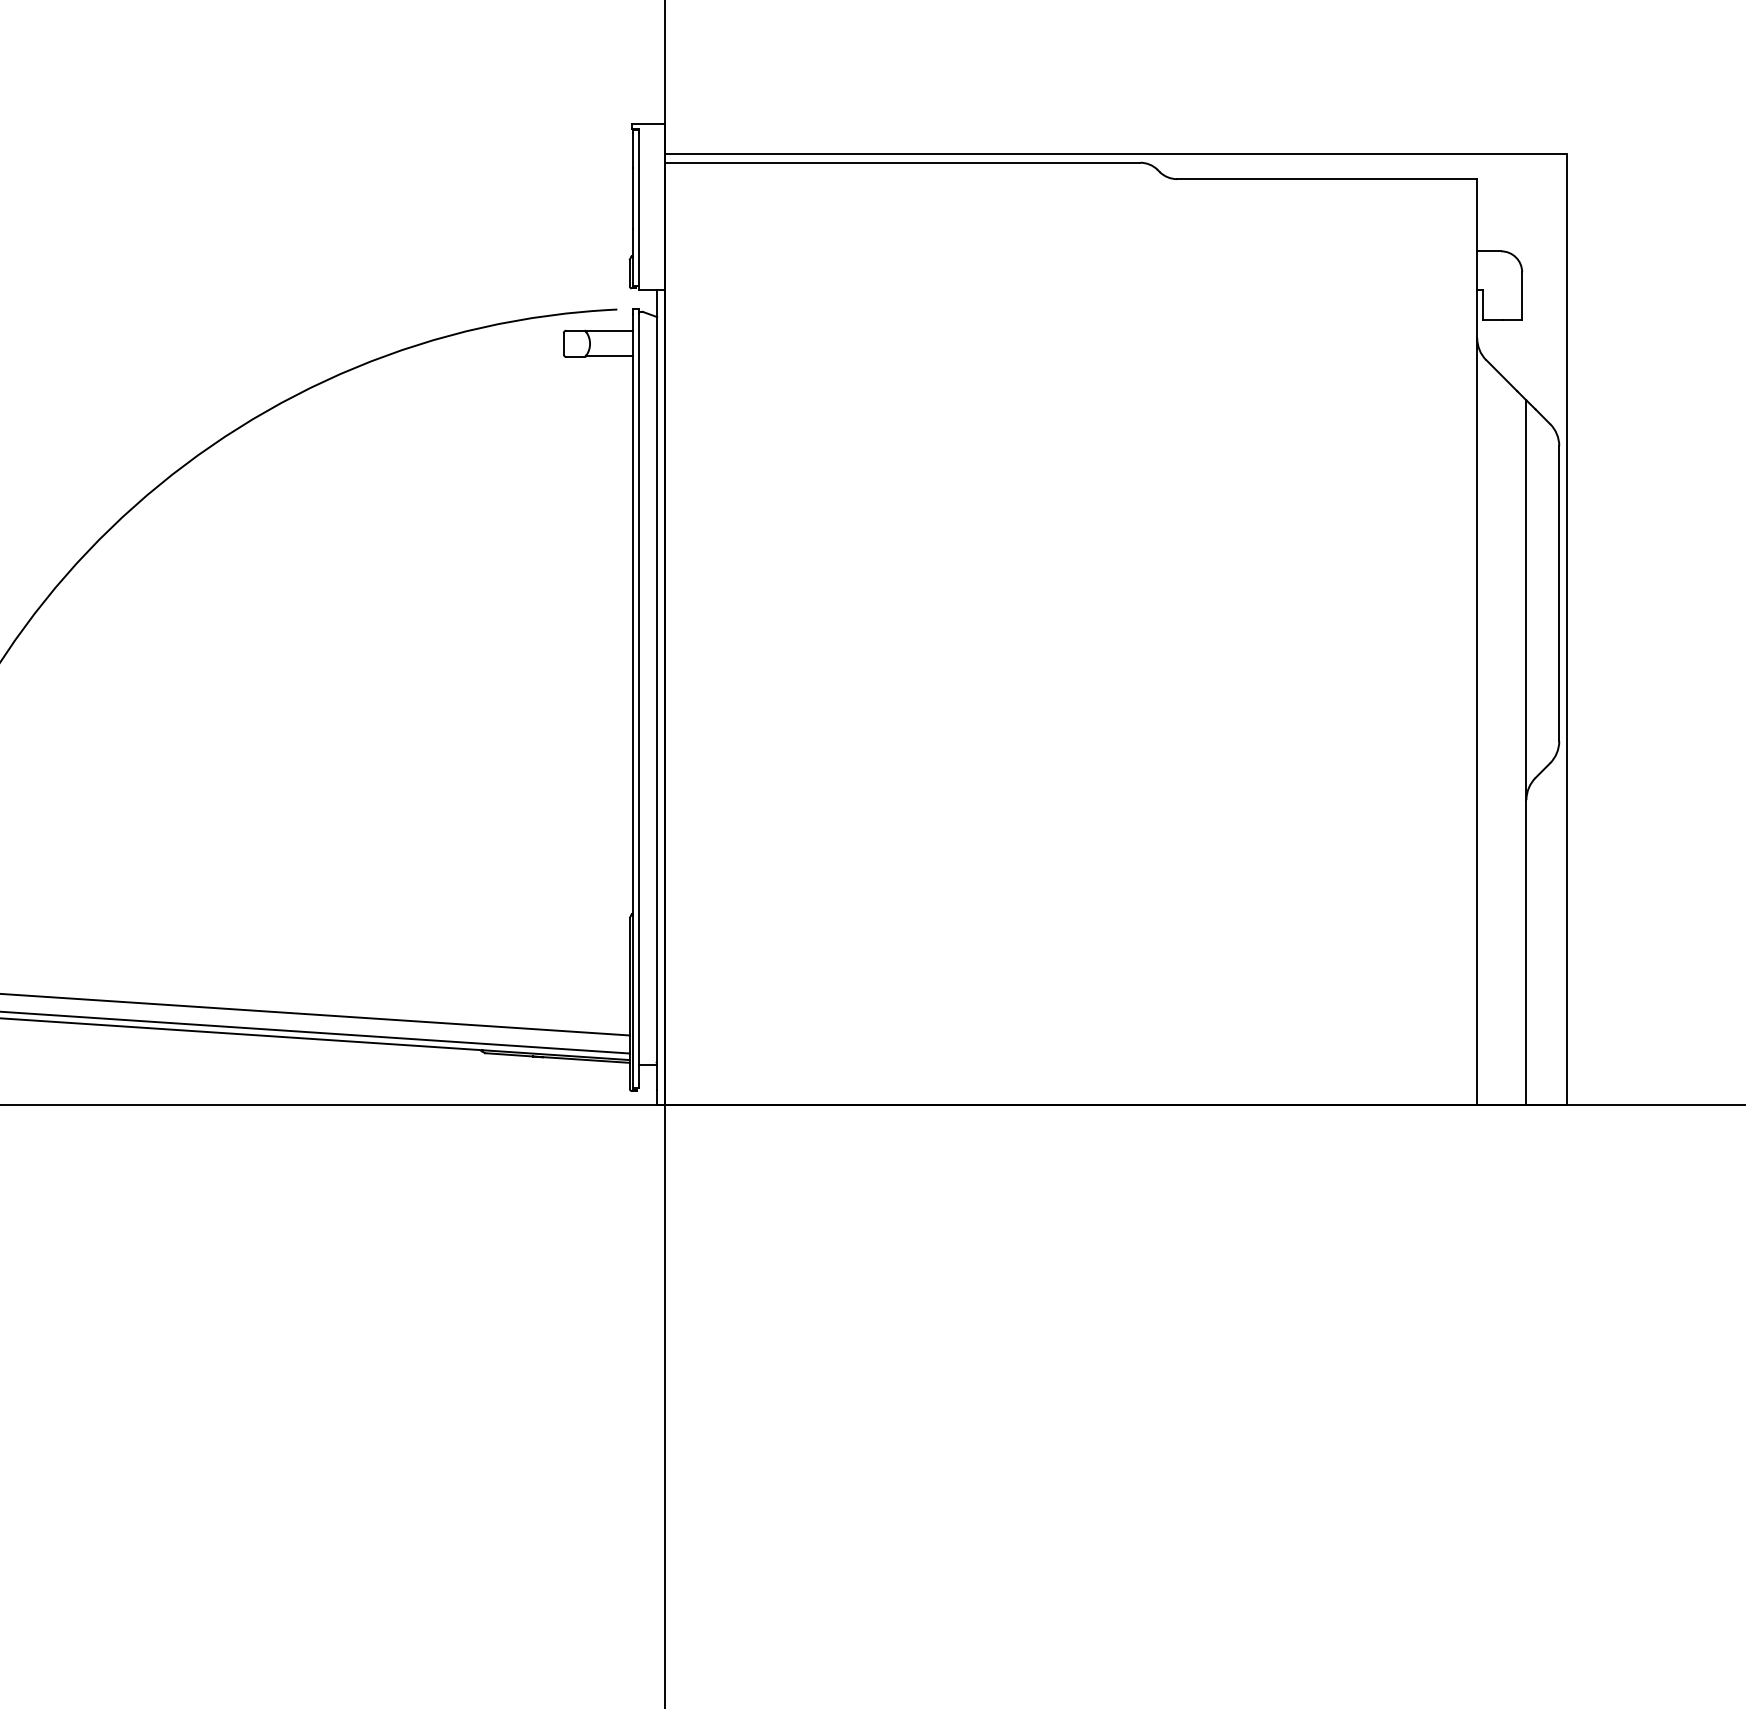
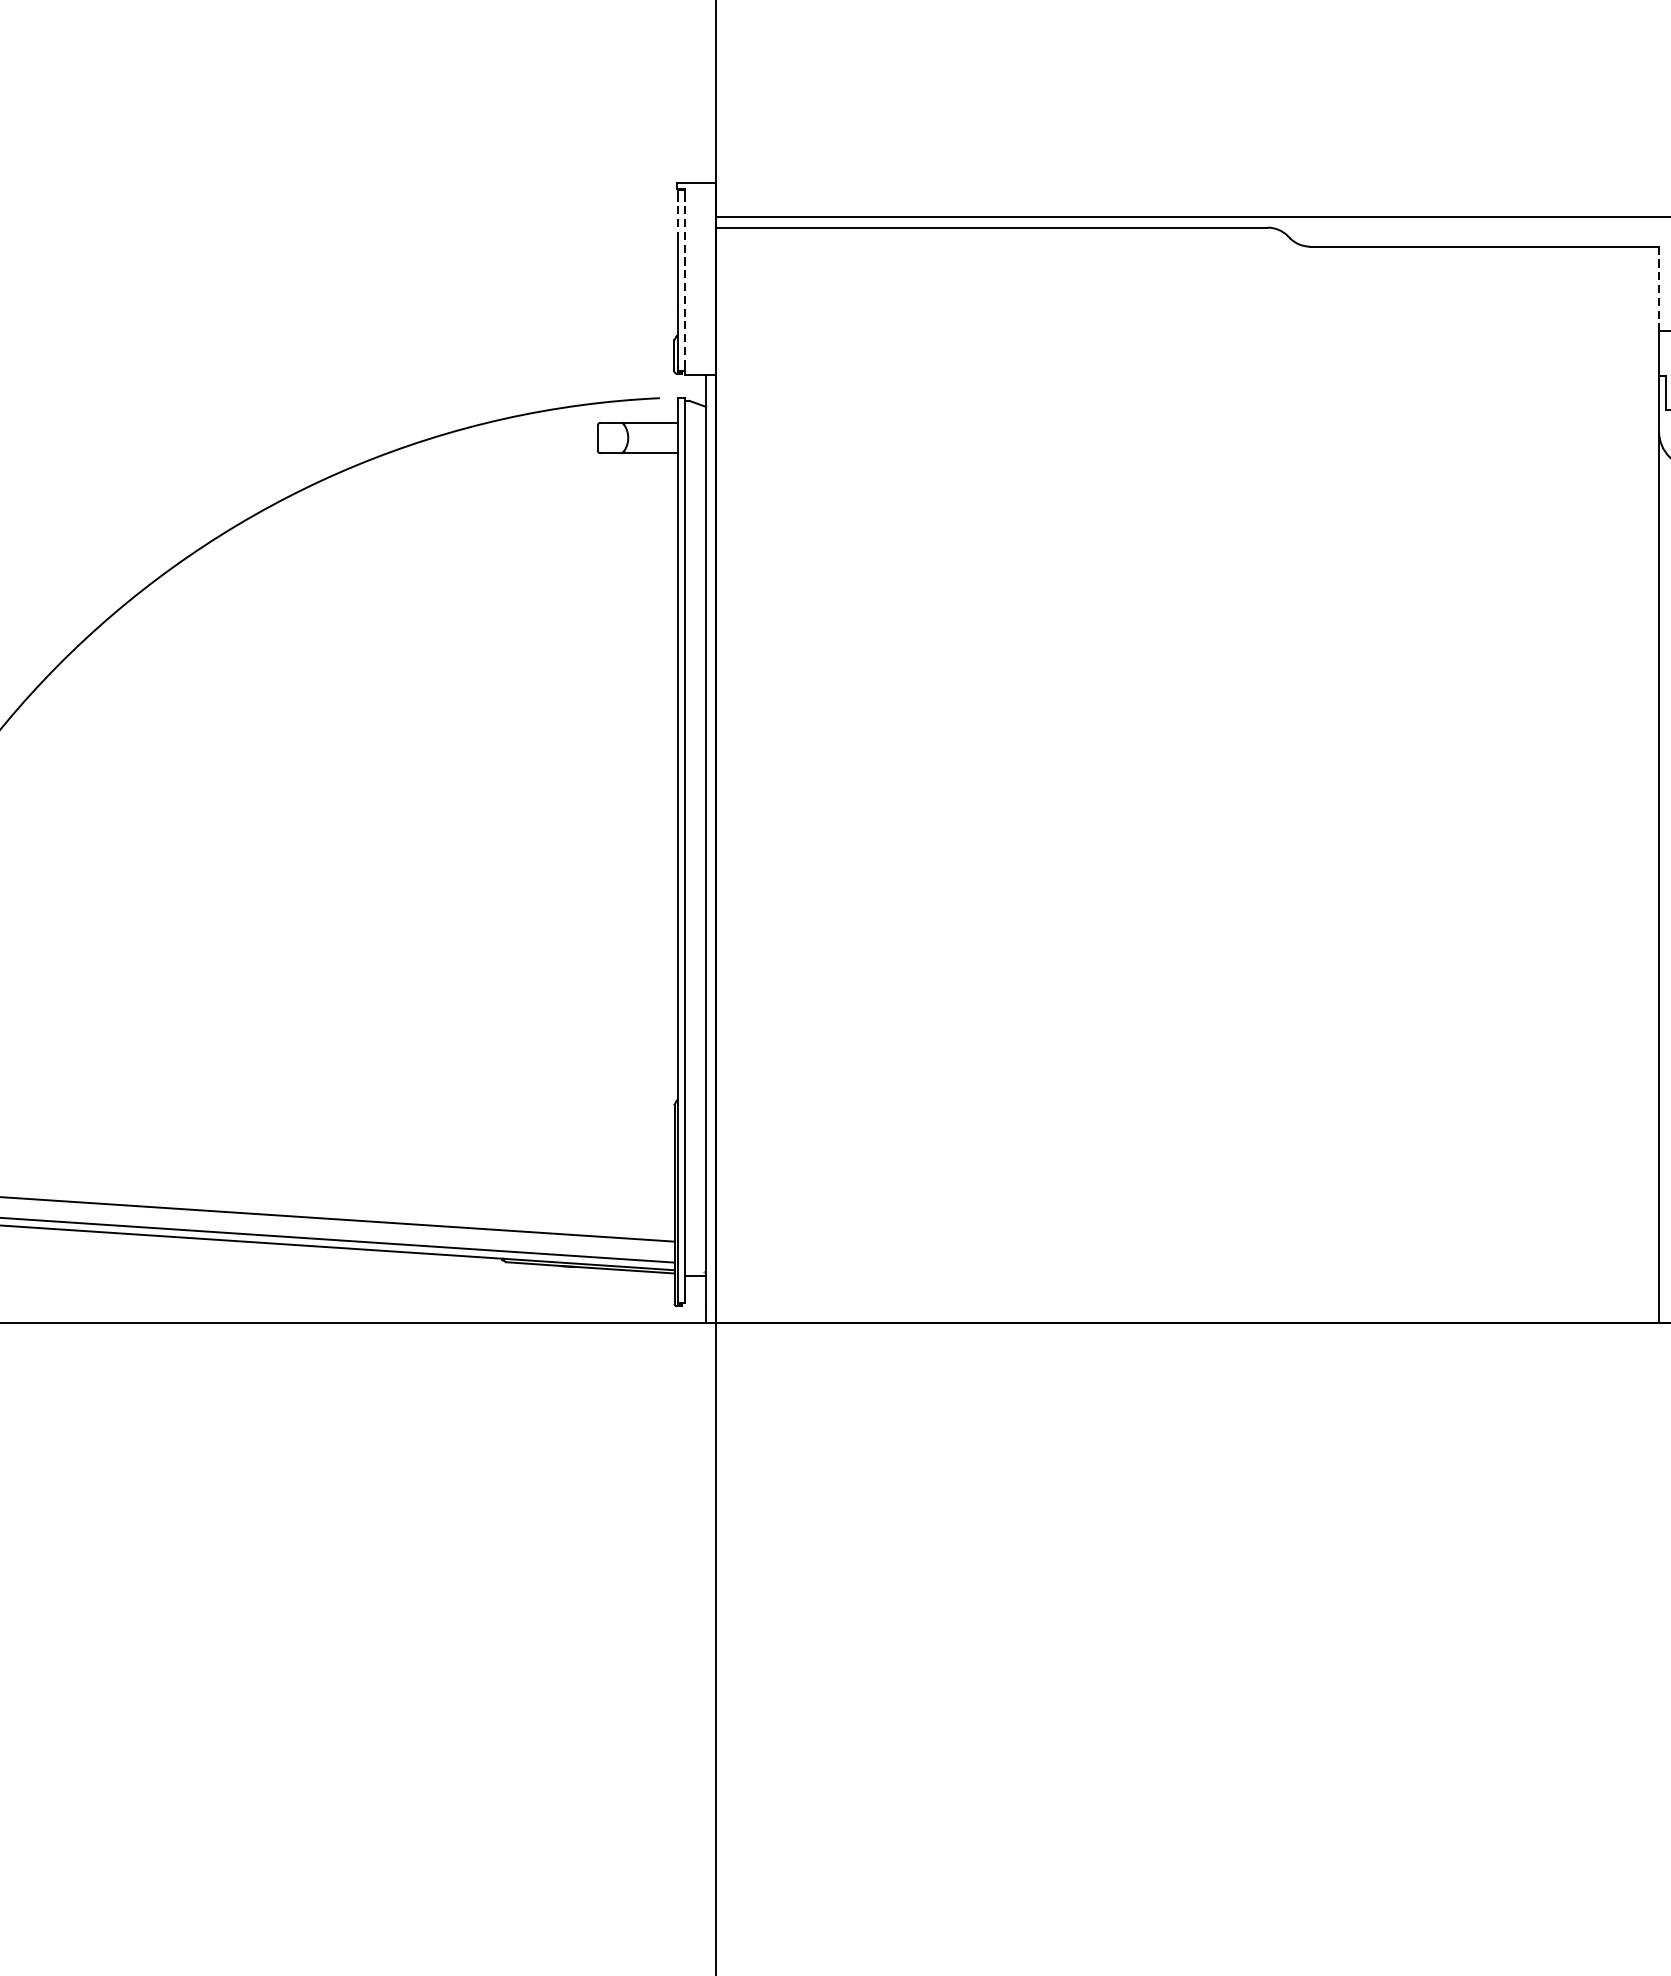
line: (632, 151) -> (677, 214), solid -> dashed
line: (639, 208) -> (685, 280), solid -> dashed
line: (1477, 215) -> (1659, 288), solid -> dashed

